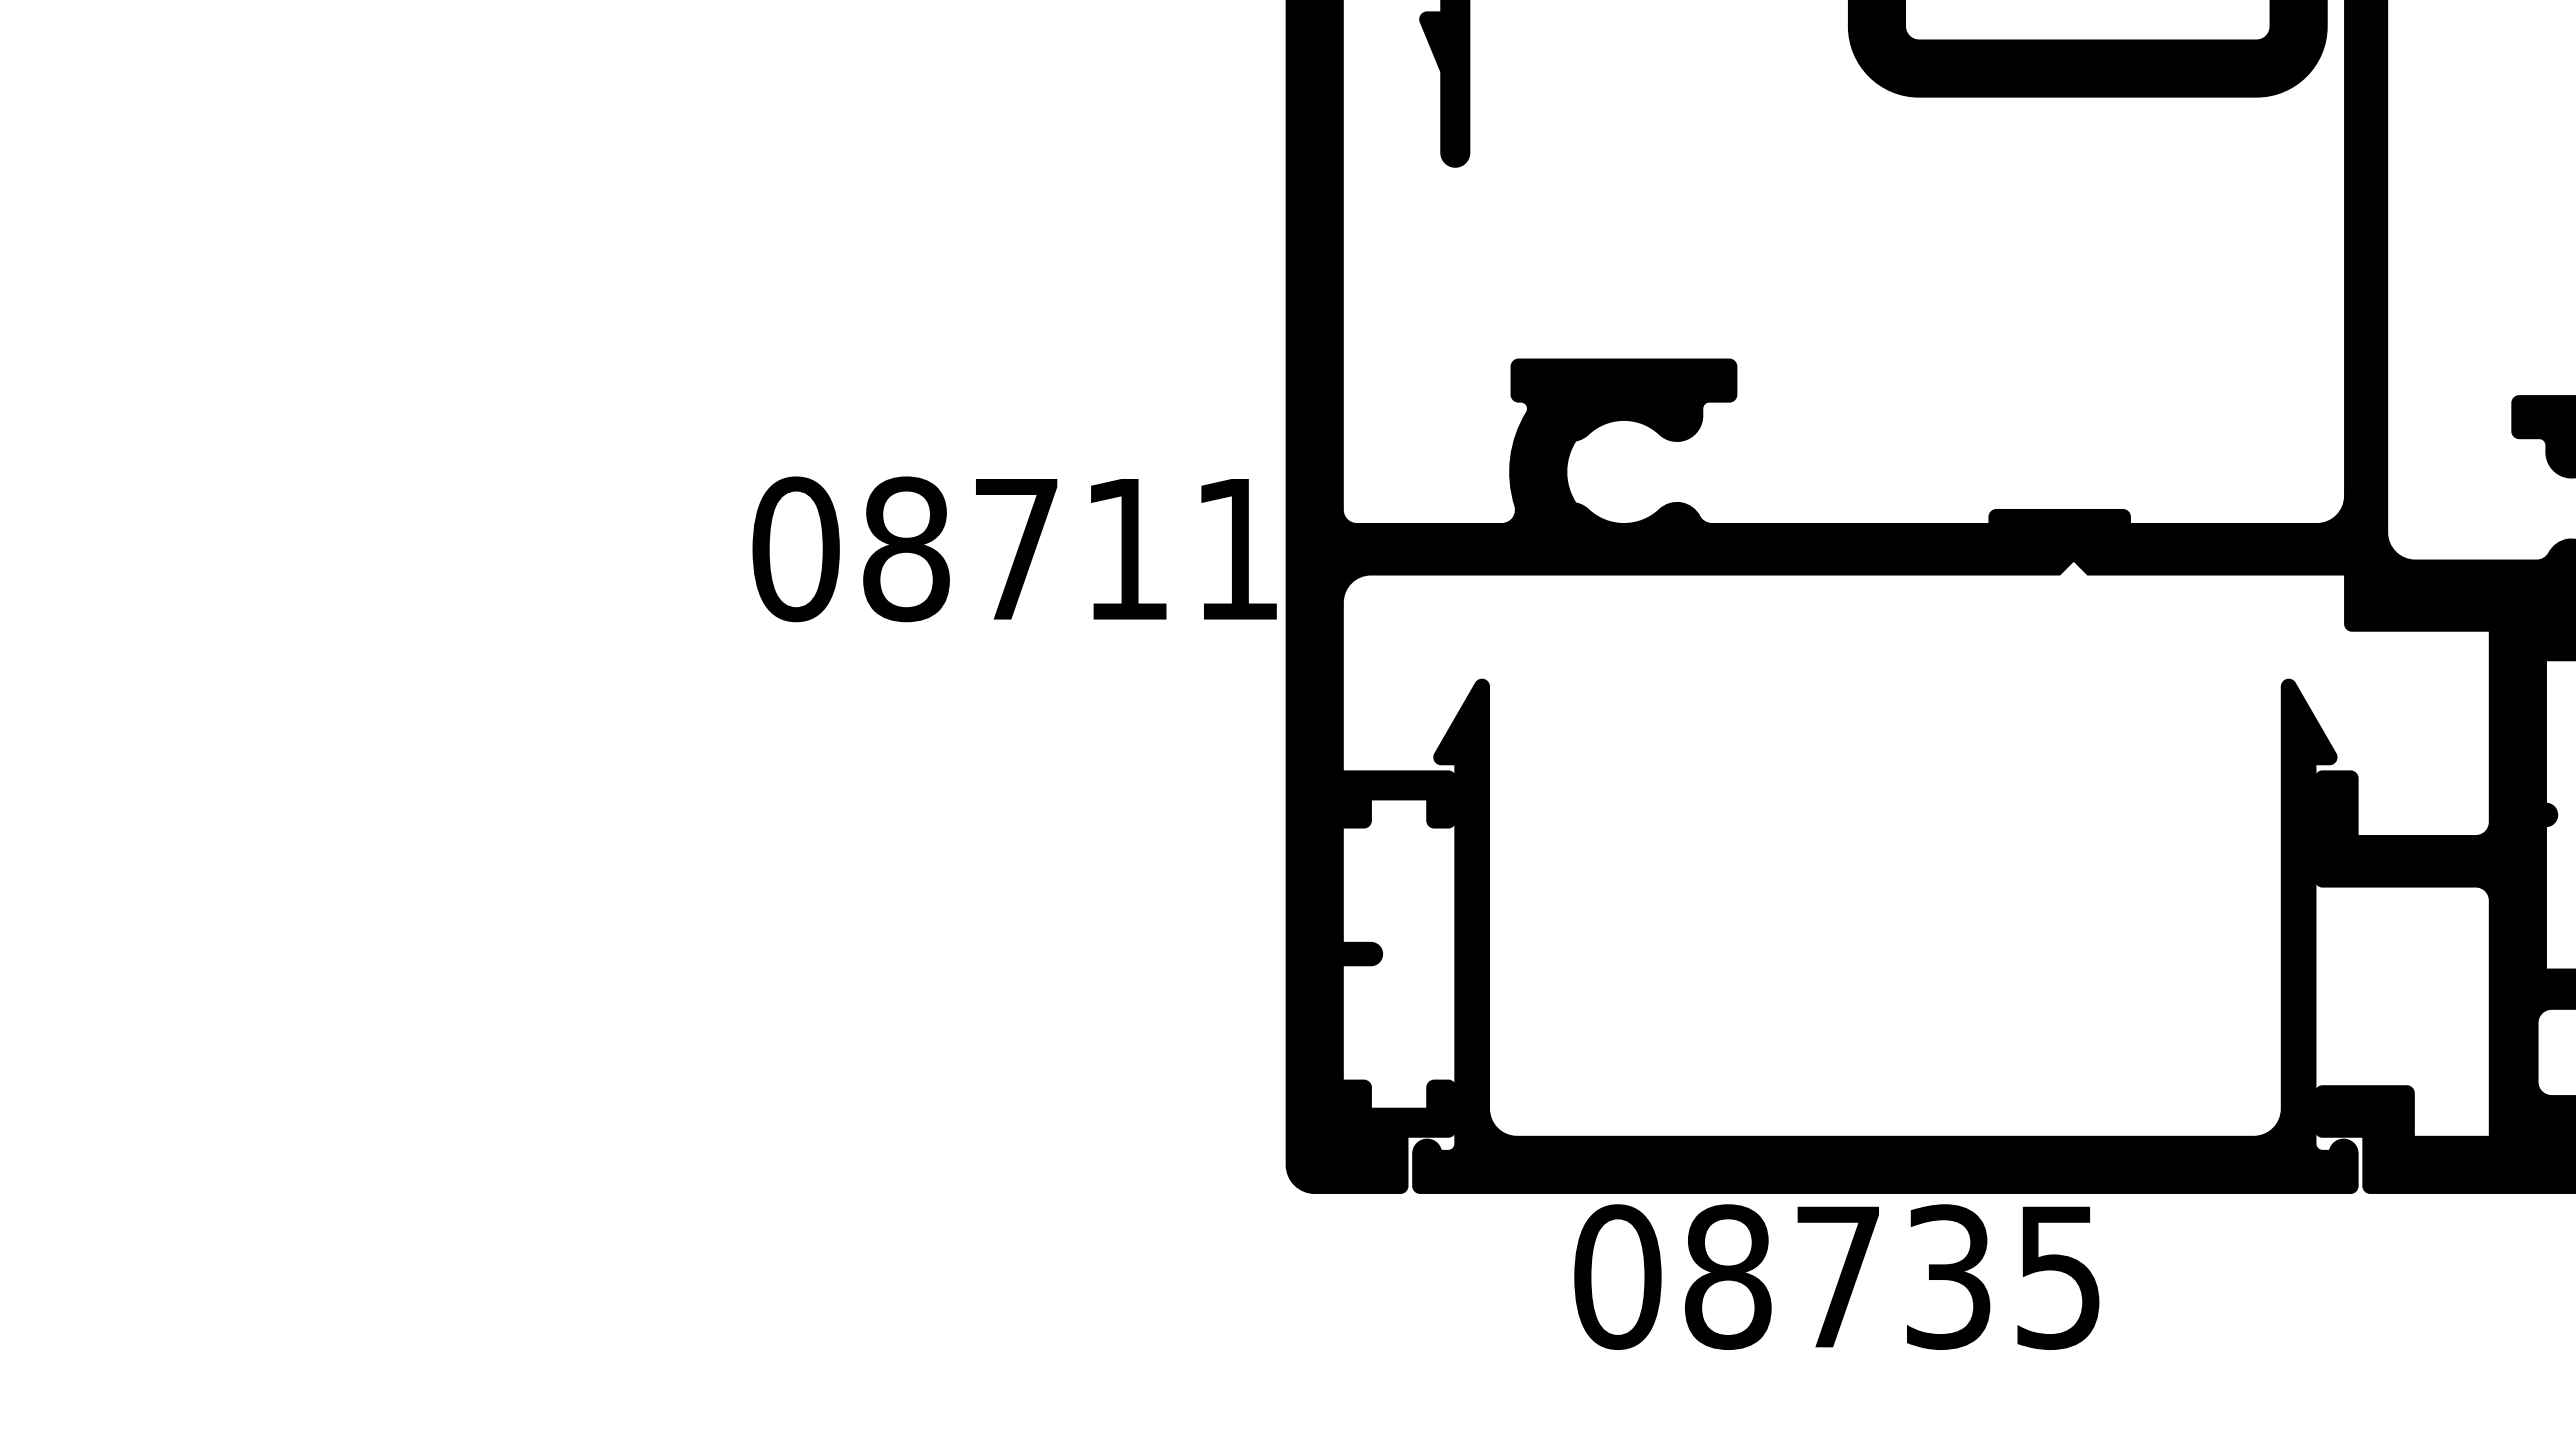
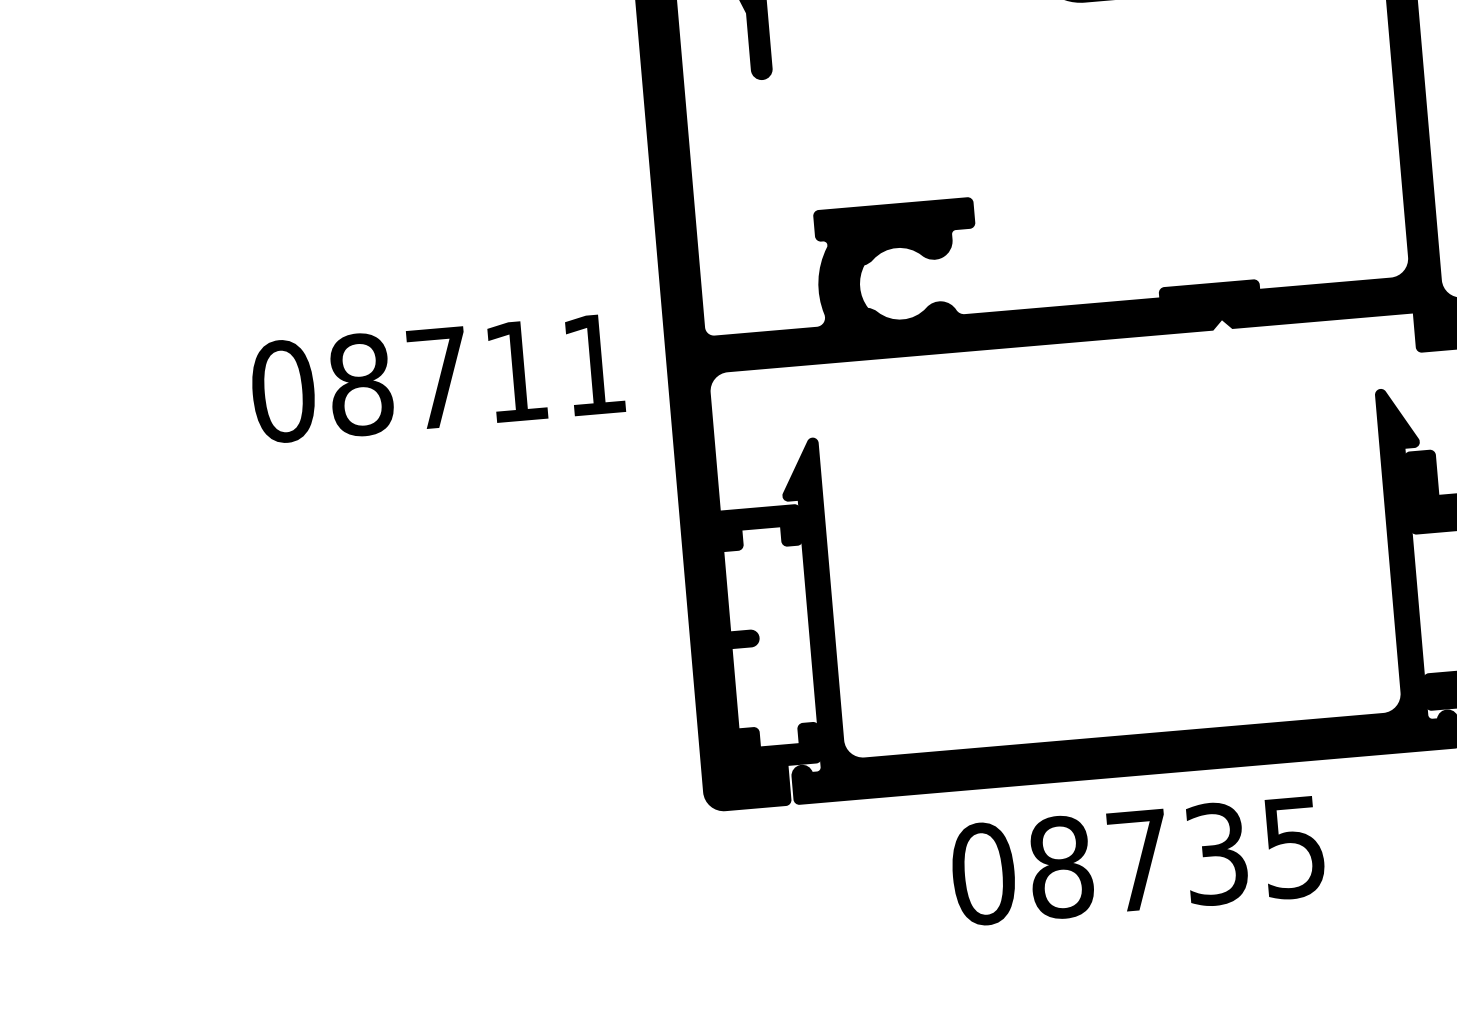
text: (1014, 549) -> (437, 378), moved
text: (1836, 1276) -> (1137, 860), moved

